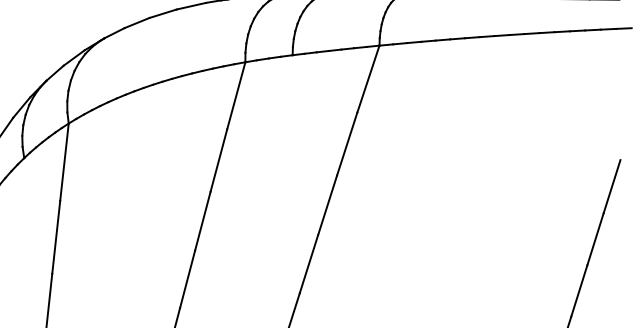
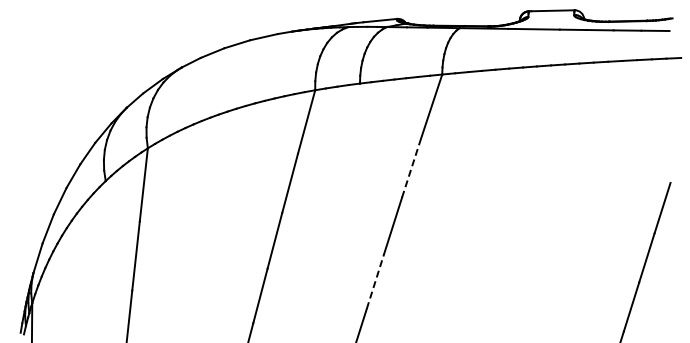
line: (347, 143) -> (411, 167), solid -> dashed
line: (309, 264) -> (375, 281), solid -> dashed

